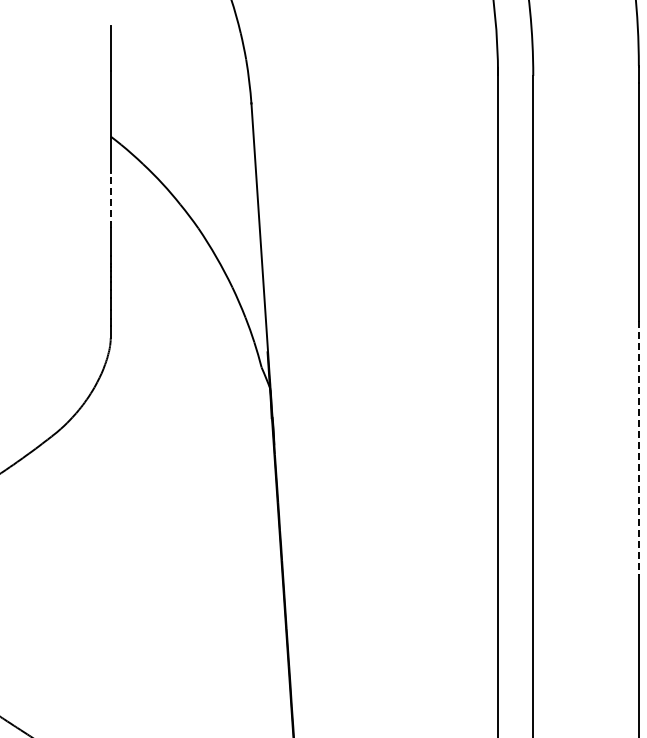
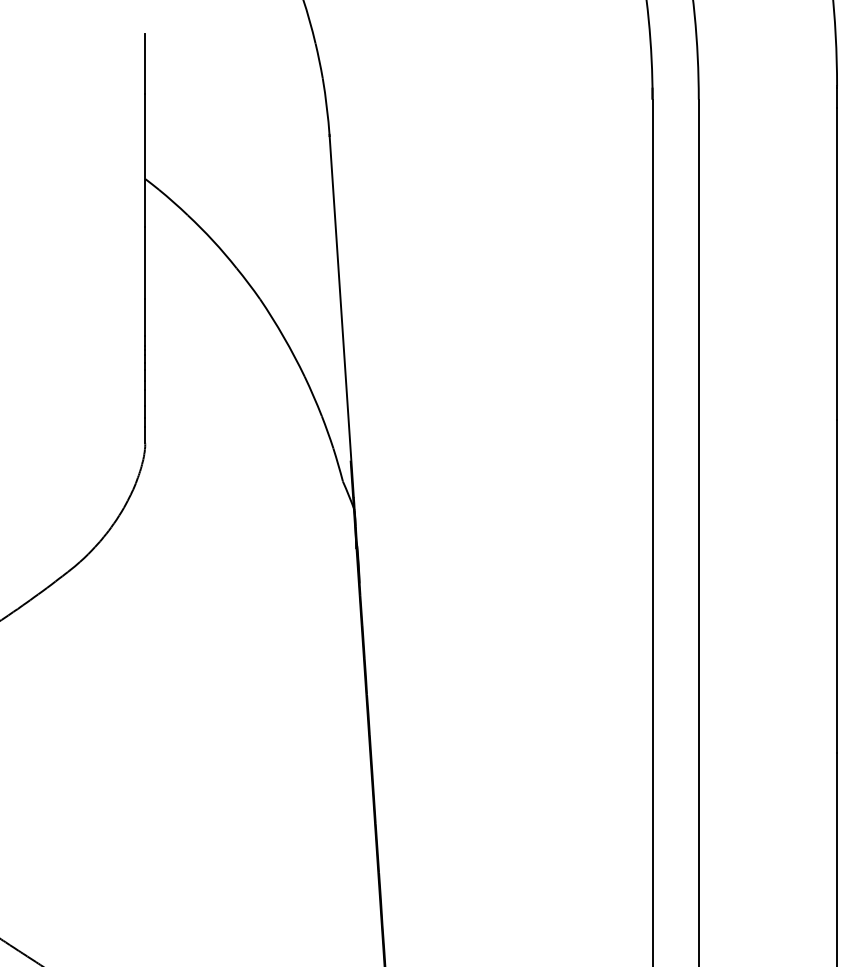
line: (110, 200) -> (144, 262), dashed -> solid
line: (638, 447) -> (836, 586), dashed -> solid

